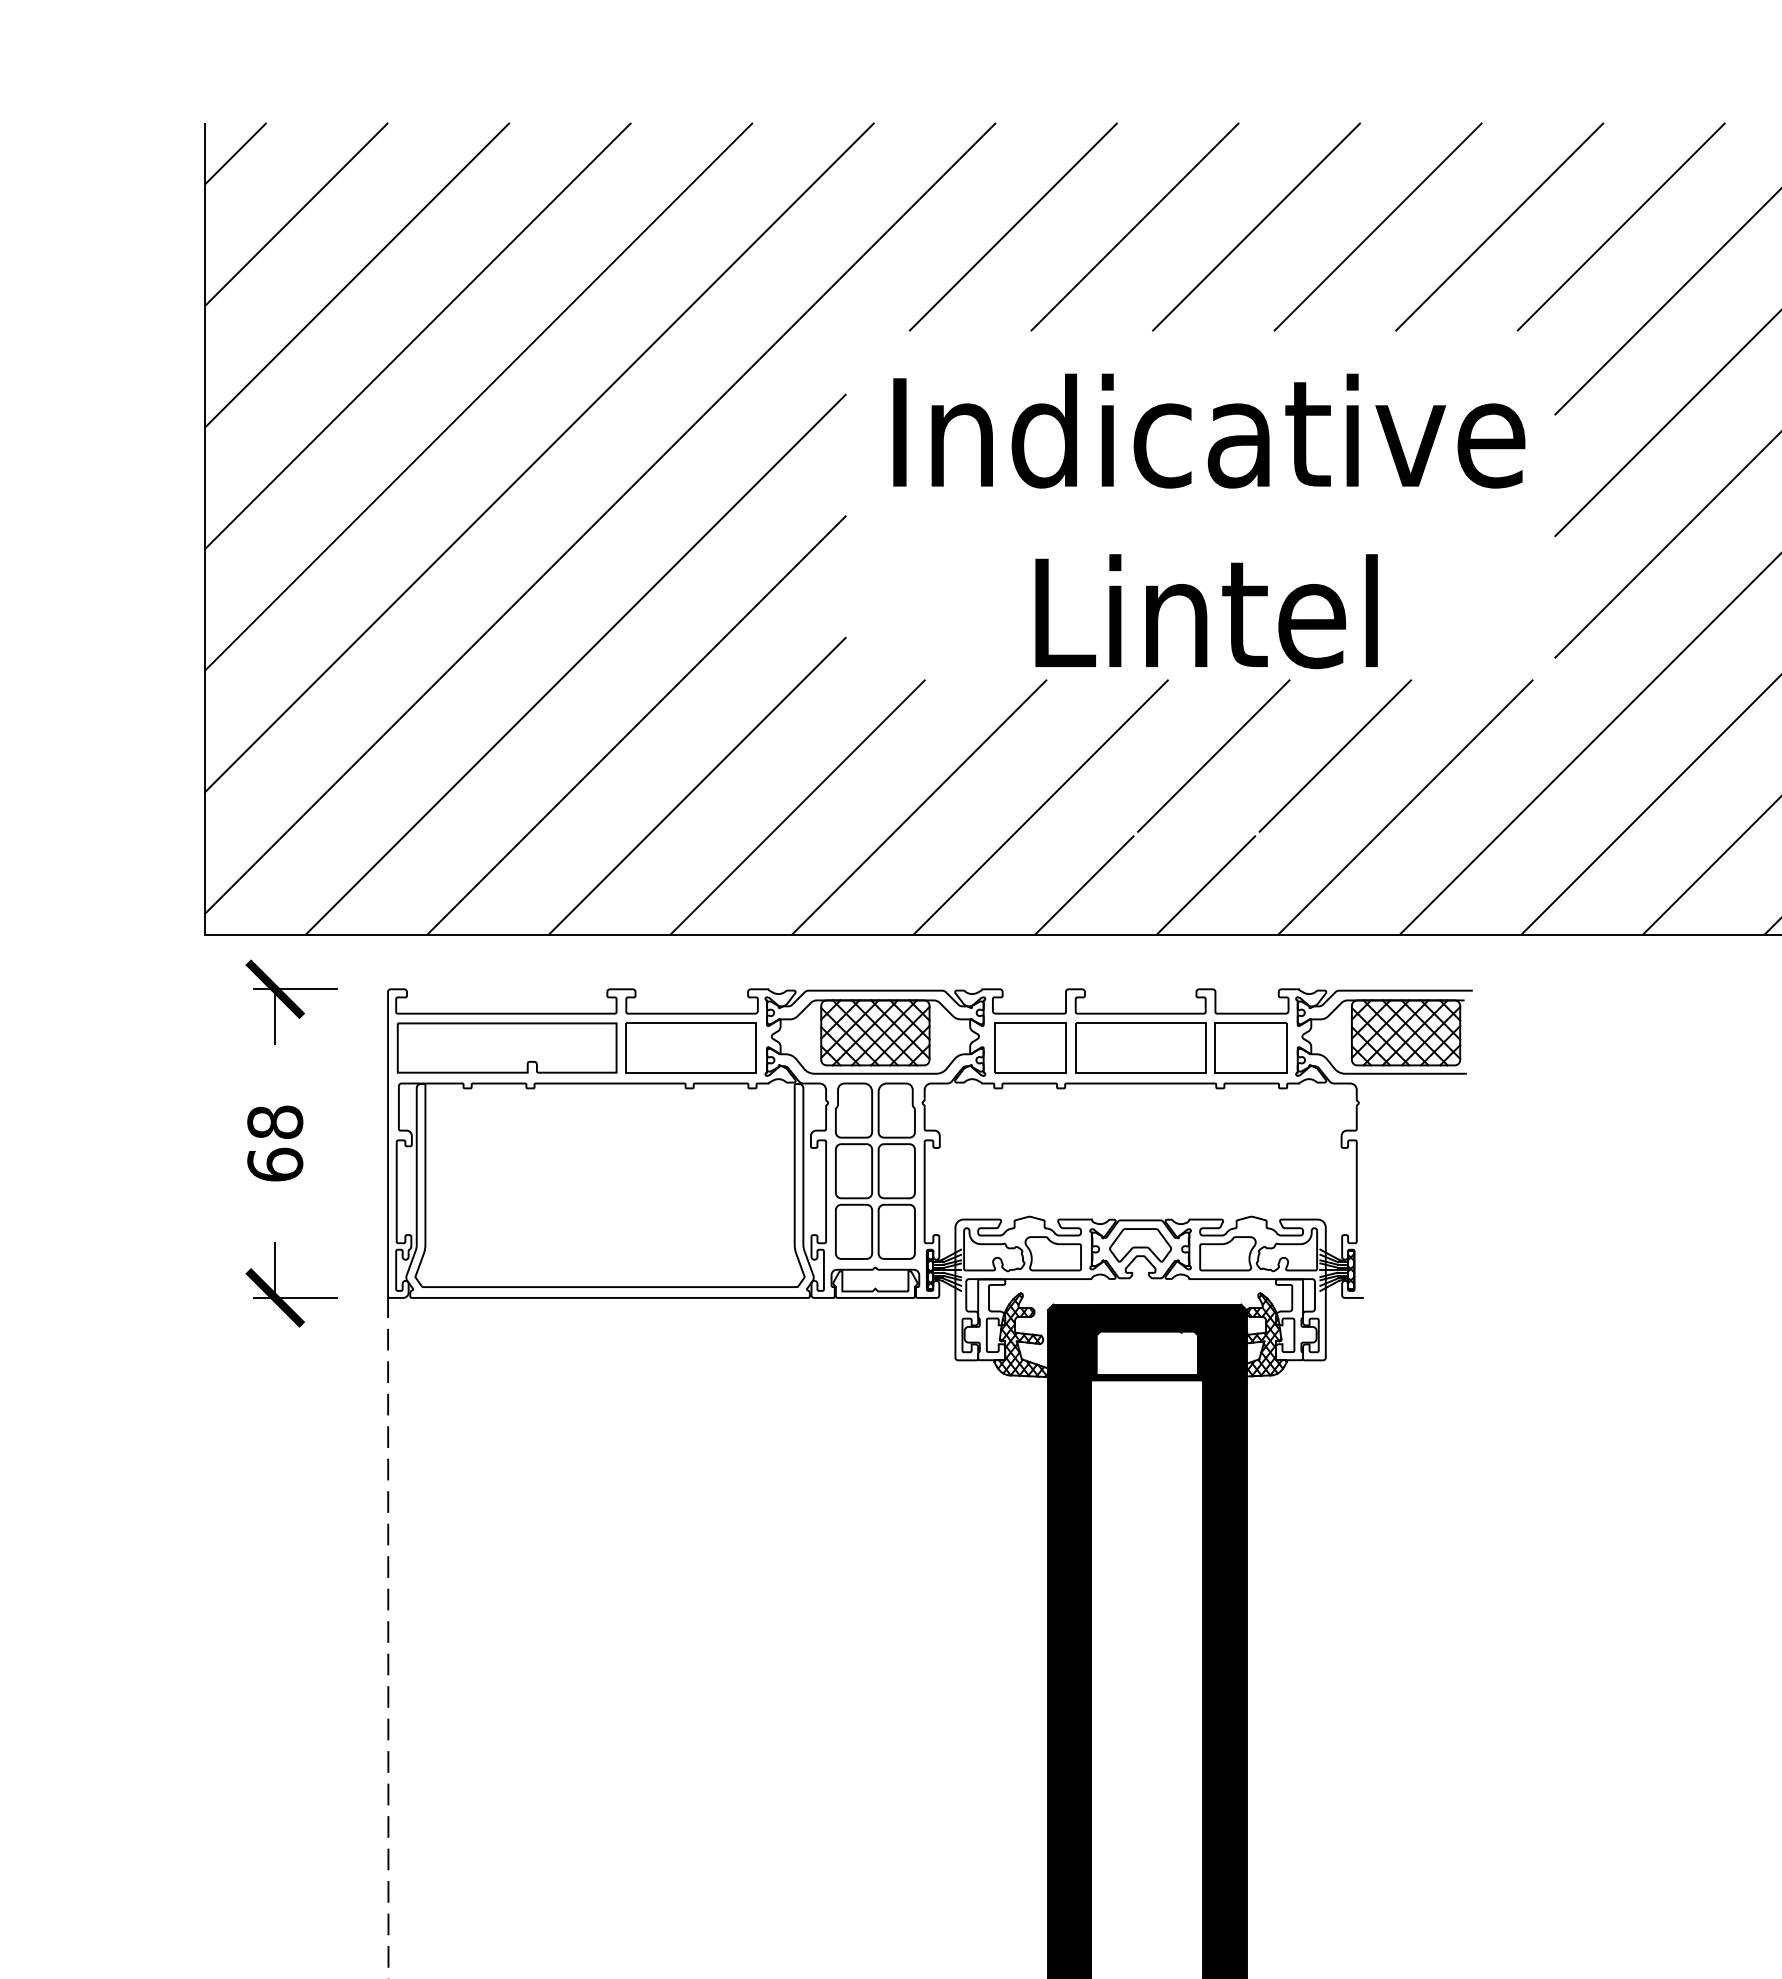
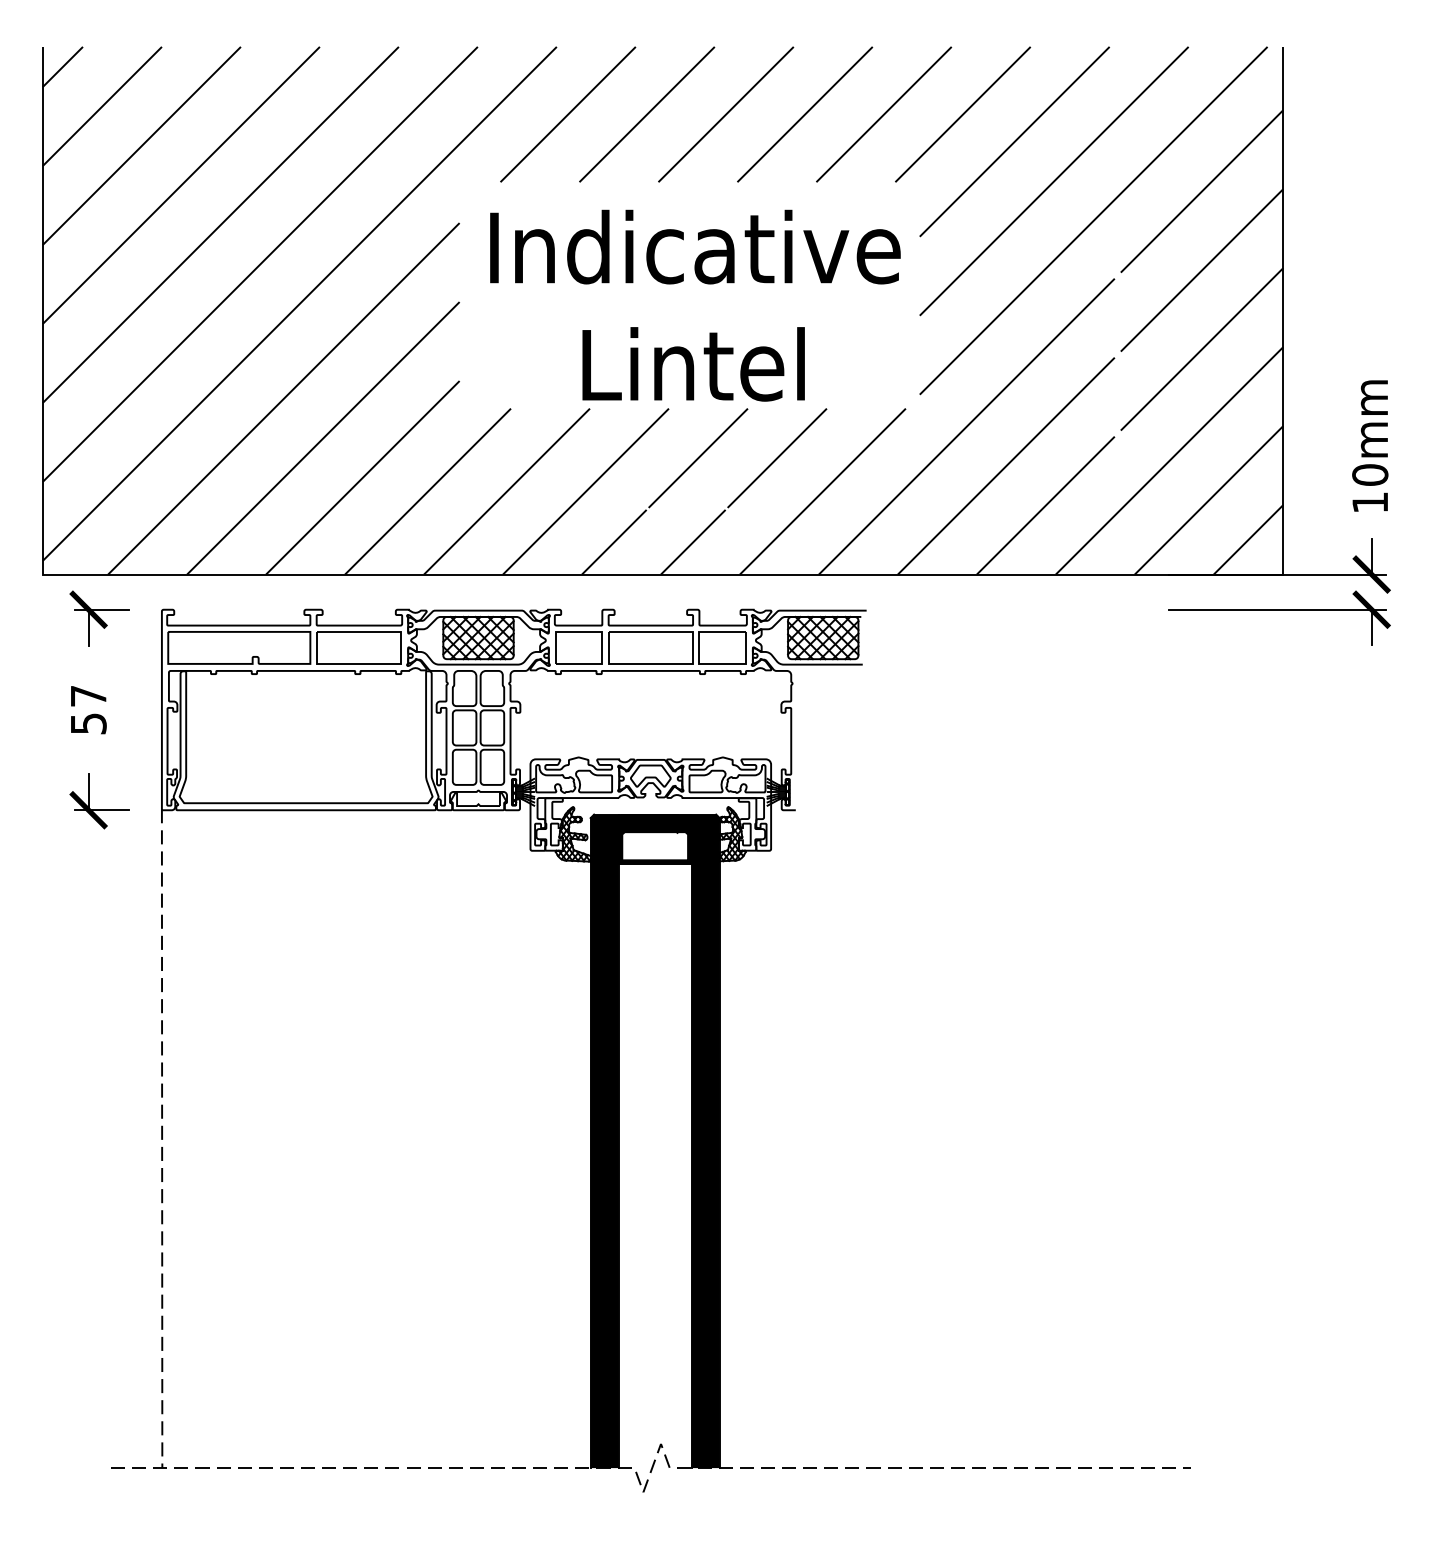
text: (275, 1142) -> (88, 709), 68 -> 57

